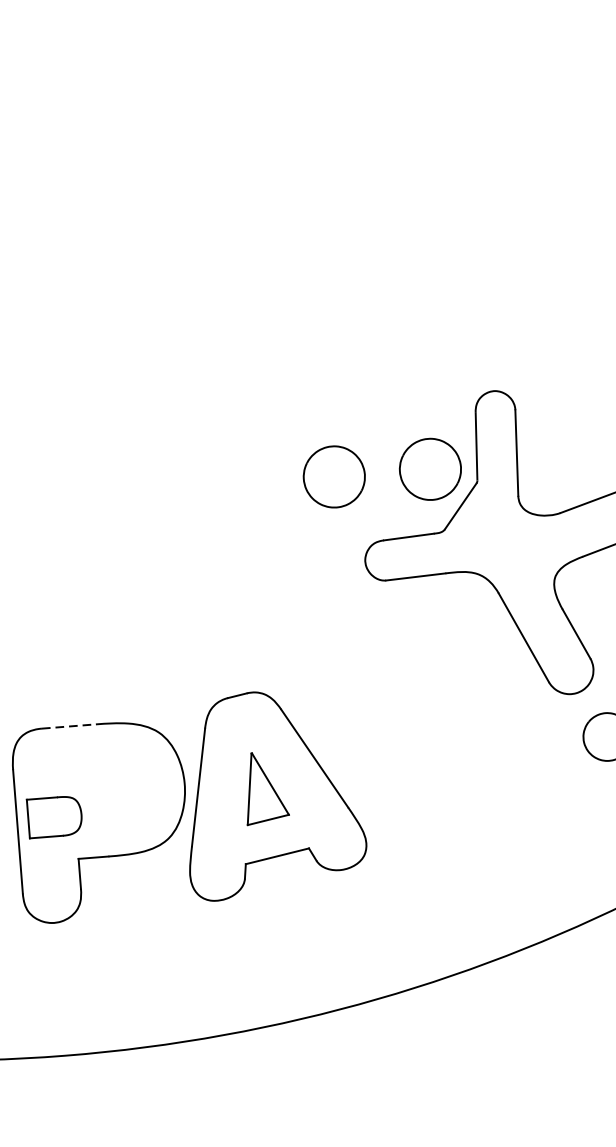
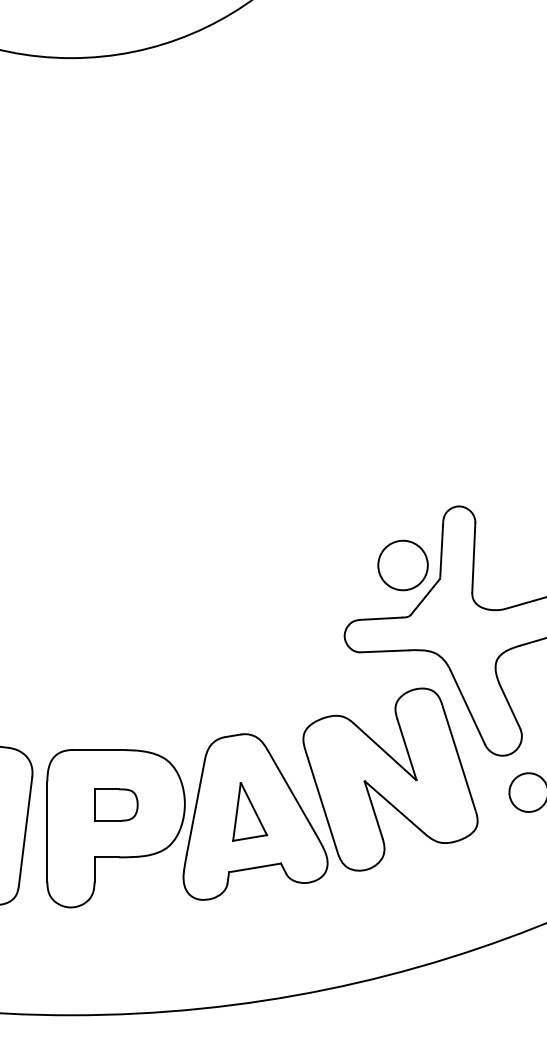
part: (333, 476) -> (324, 565), removed
line: (69, 725) -> (95, 749), dashed -> solid
part: (435, 734) -> (390, 779), added
part: (55, 816) -> (116, 804), moved

